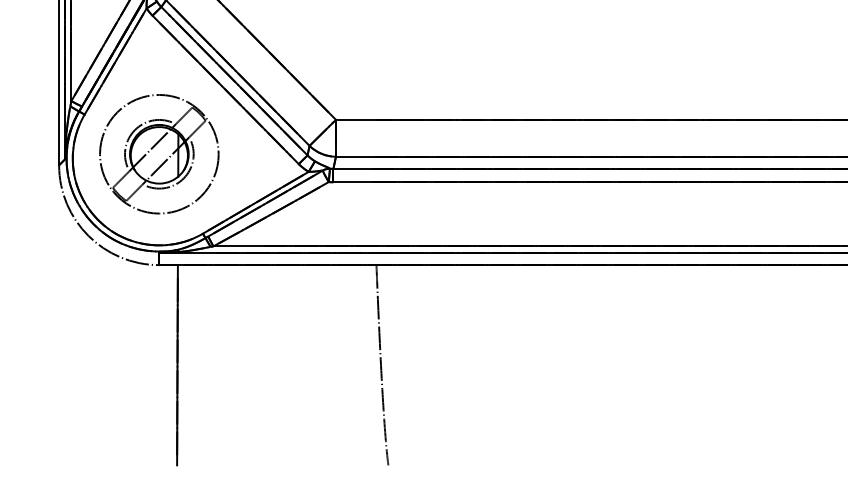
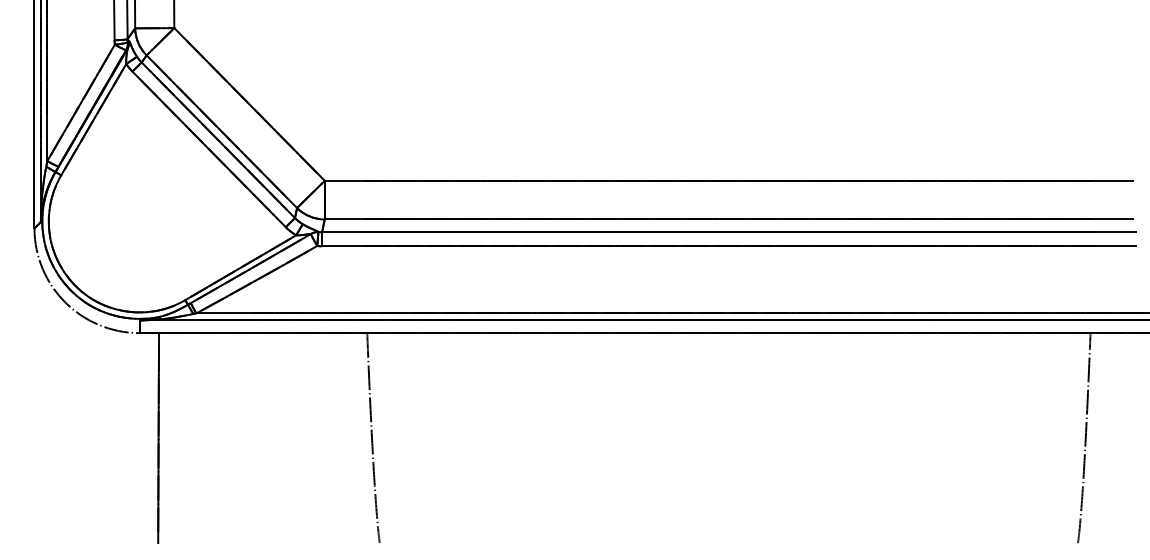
part: (159, 153) -> (139, 216), removed

